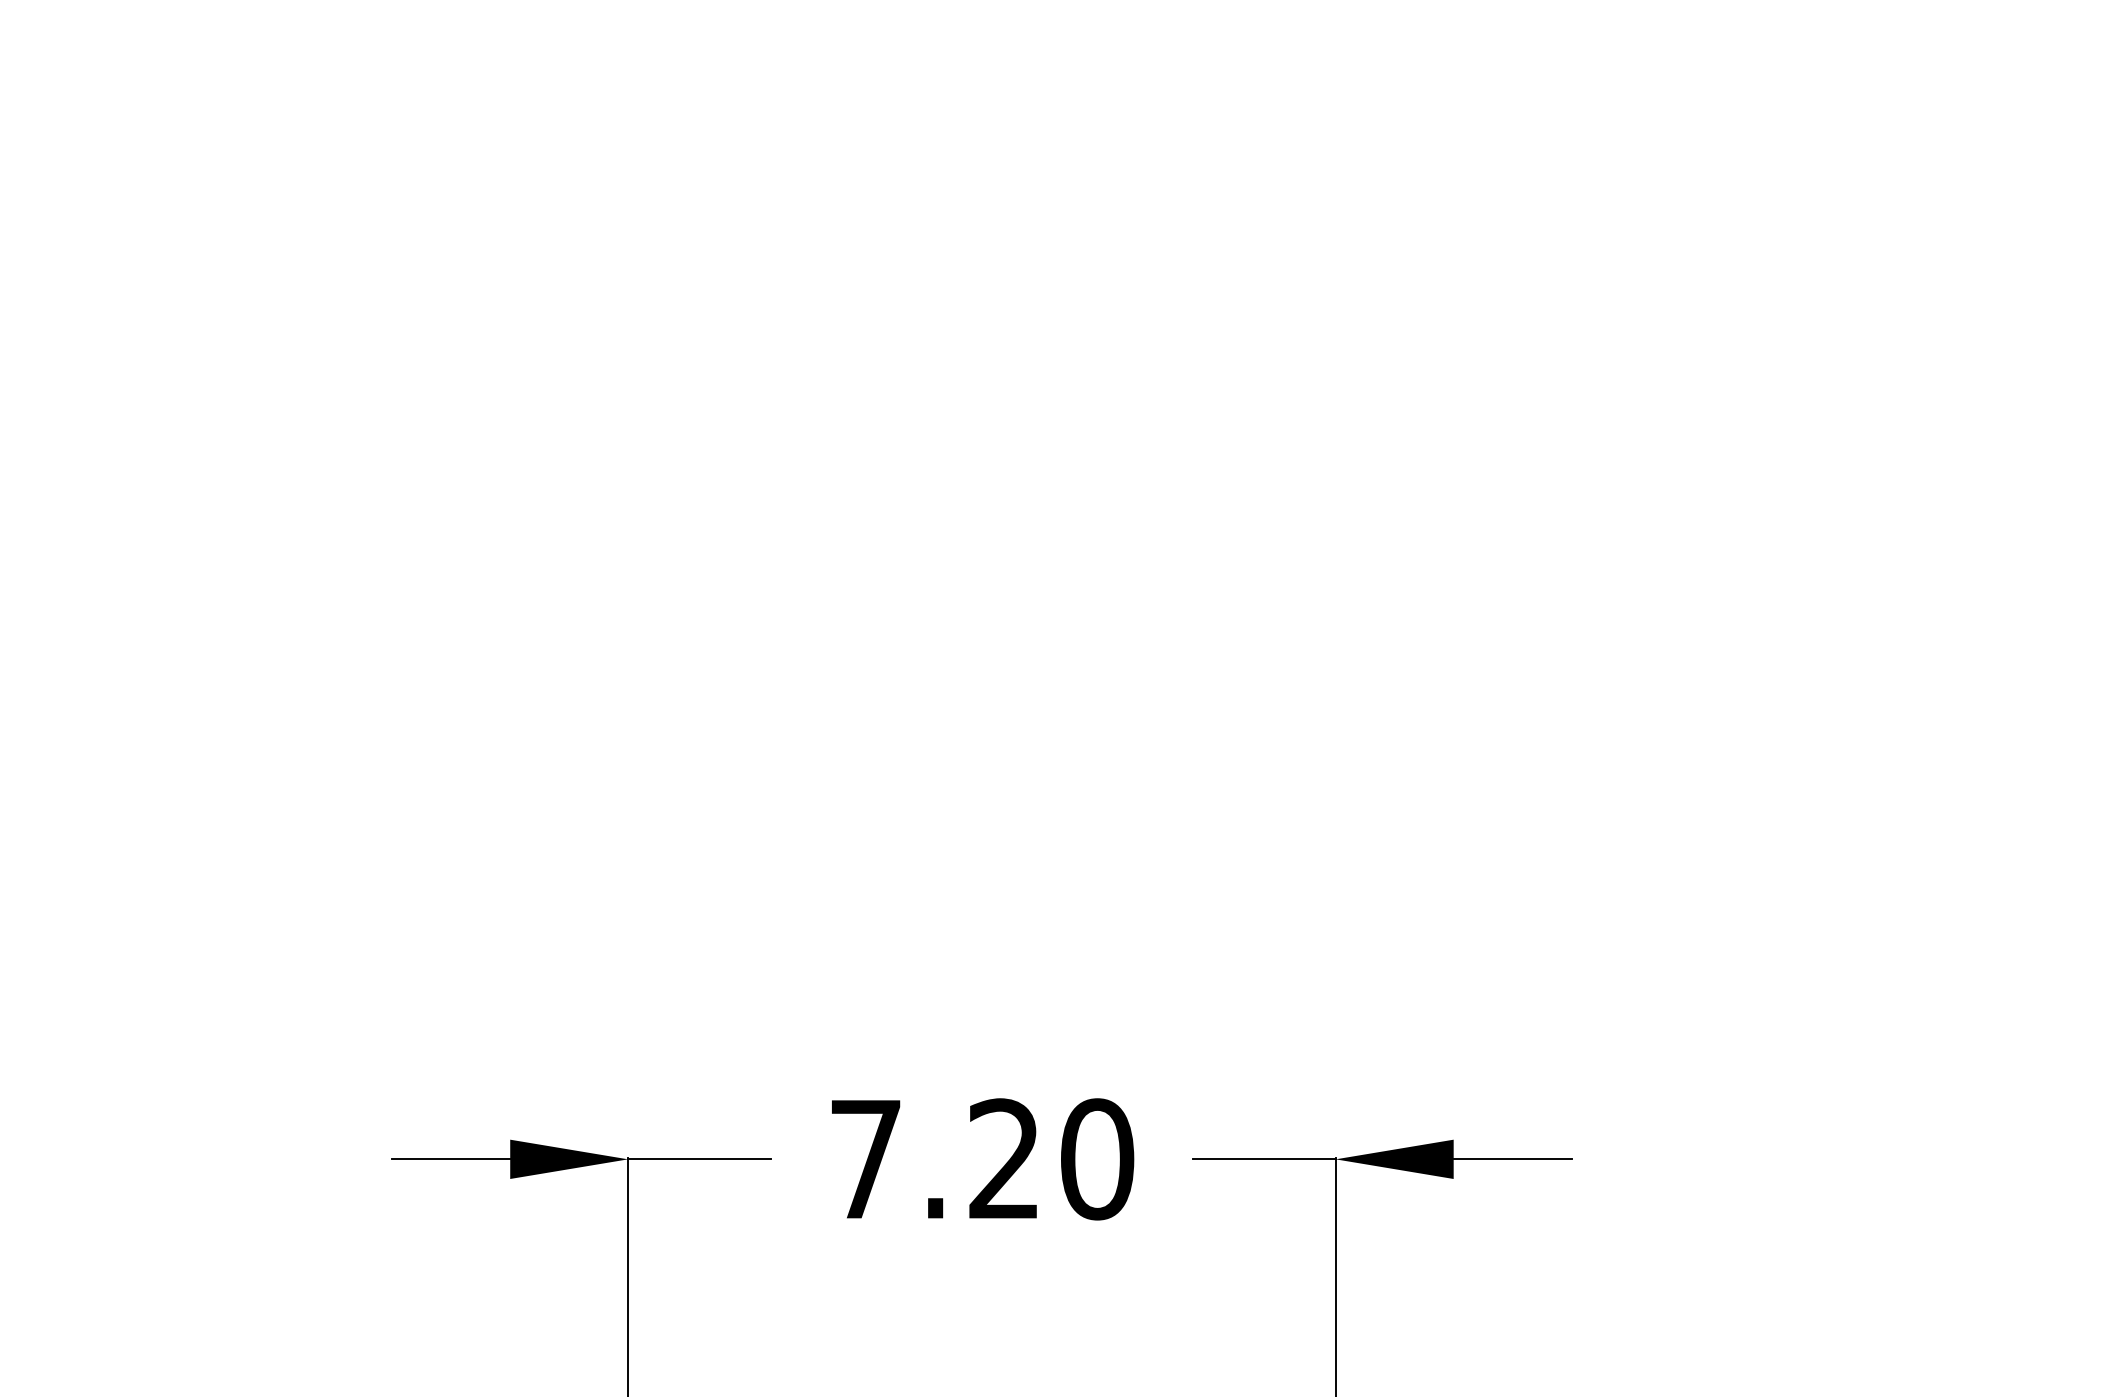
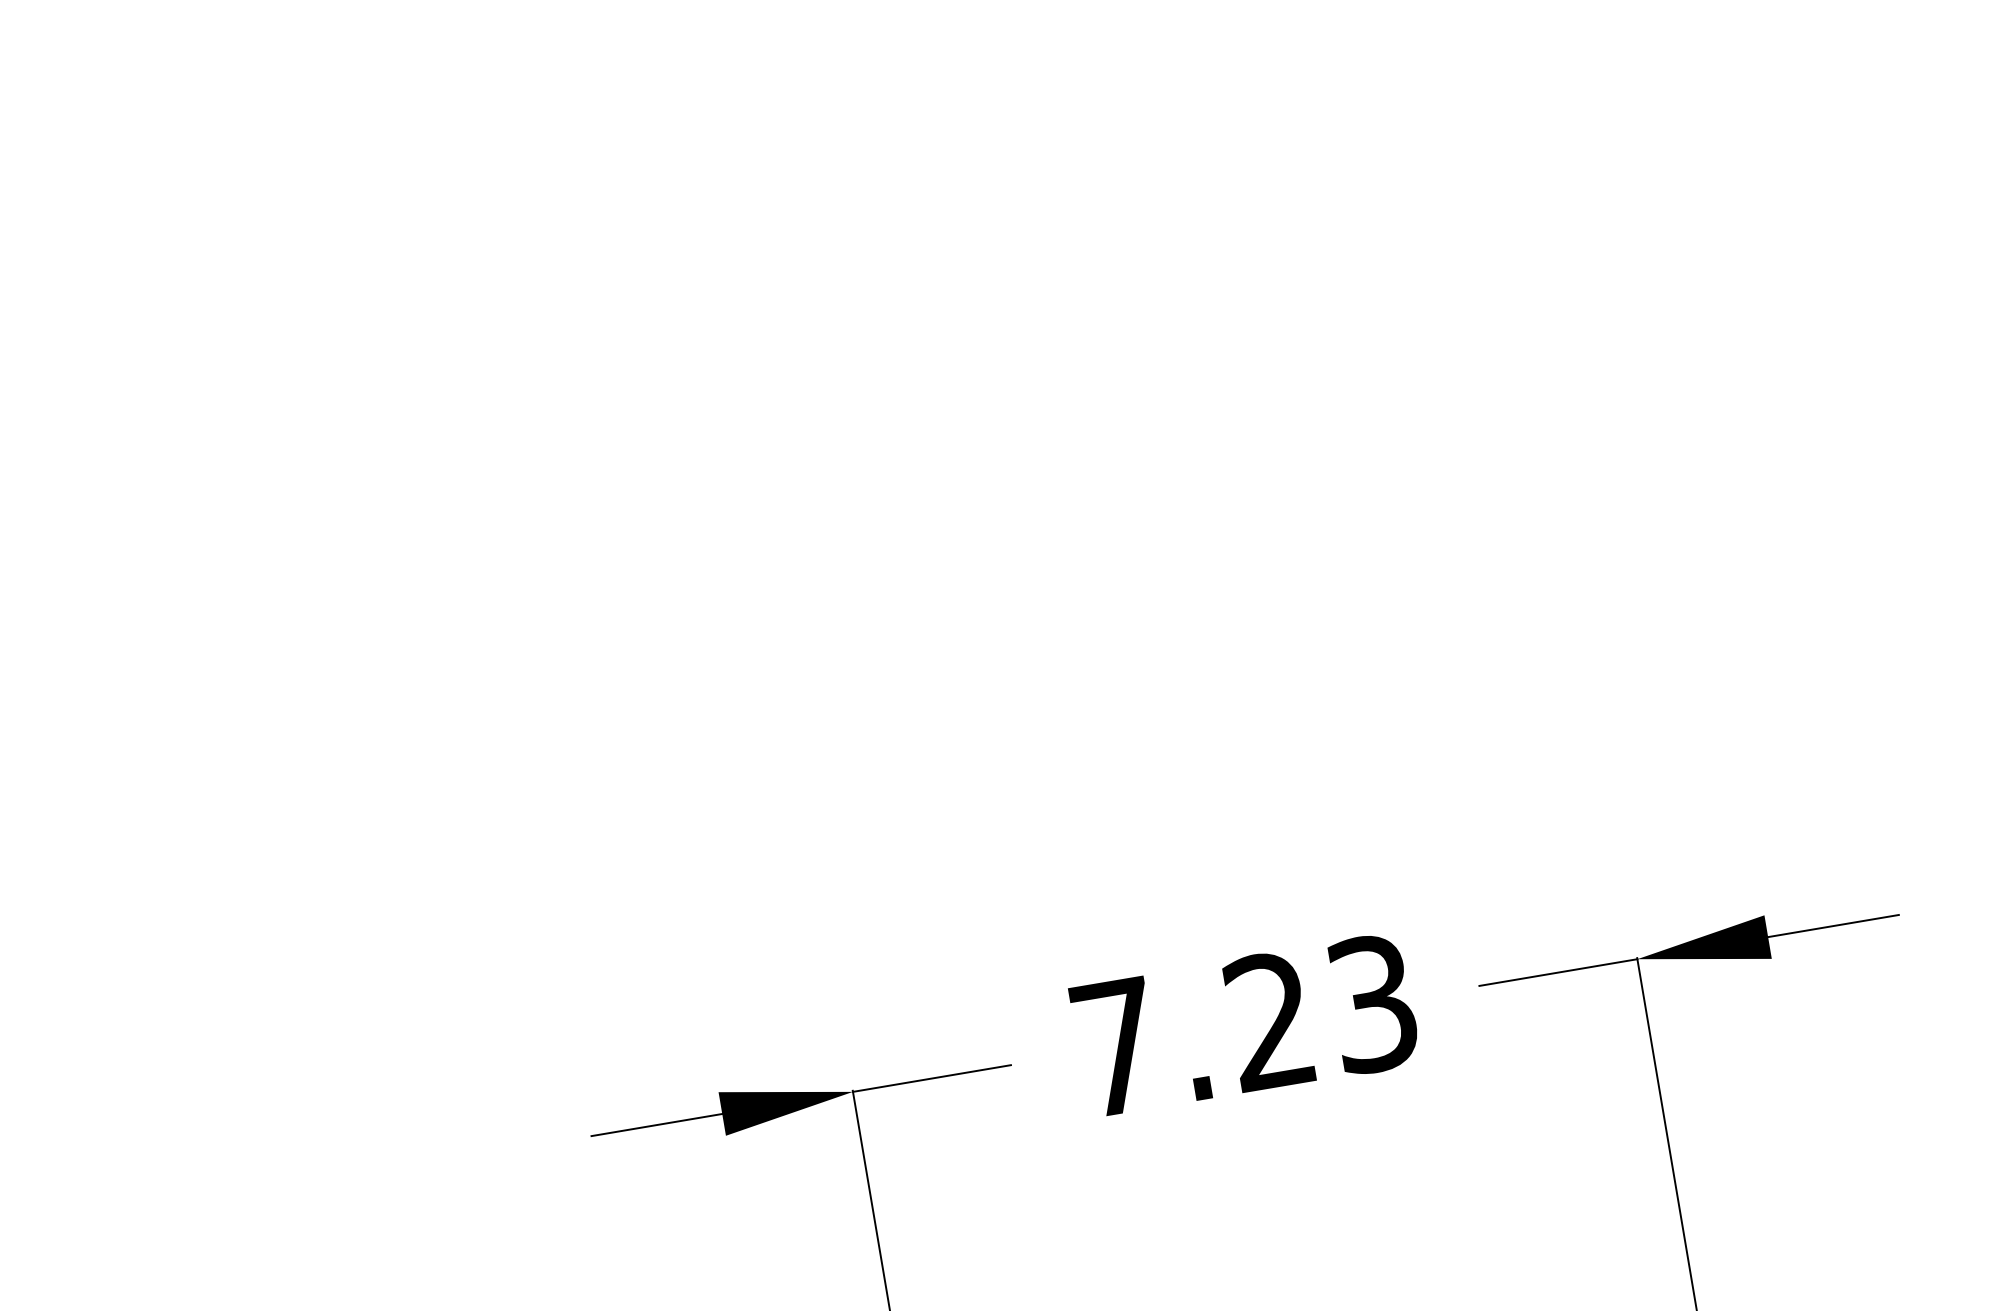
text: (1097, 1159) -> (1373, 1004), 7.20 -> 7.23

